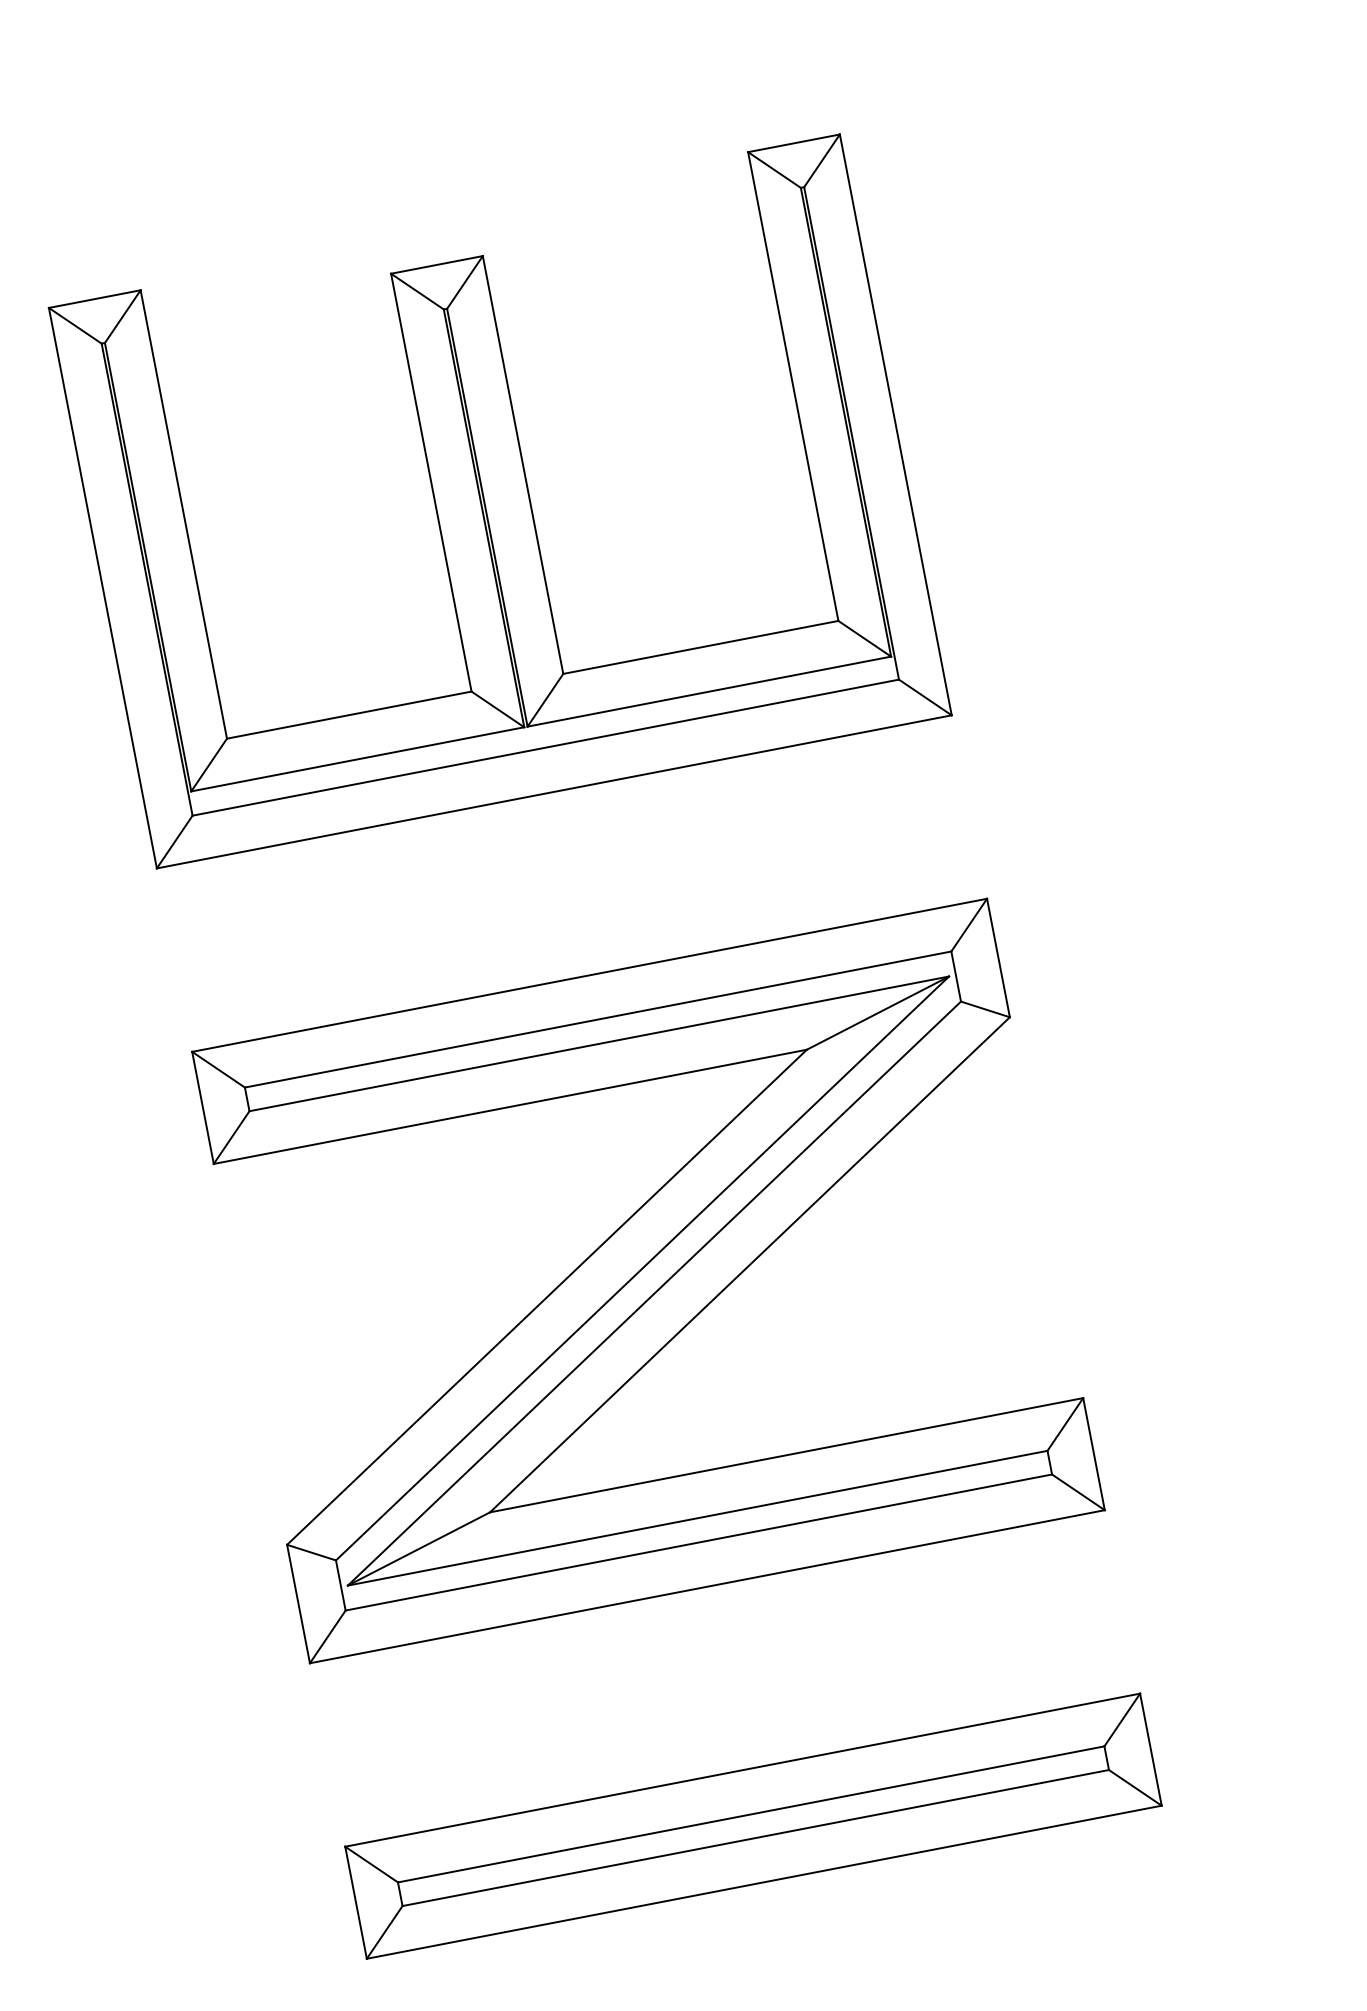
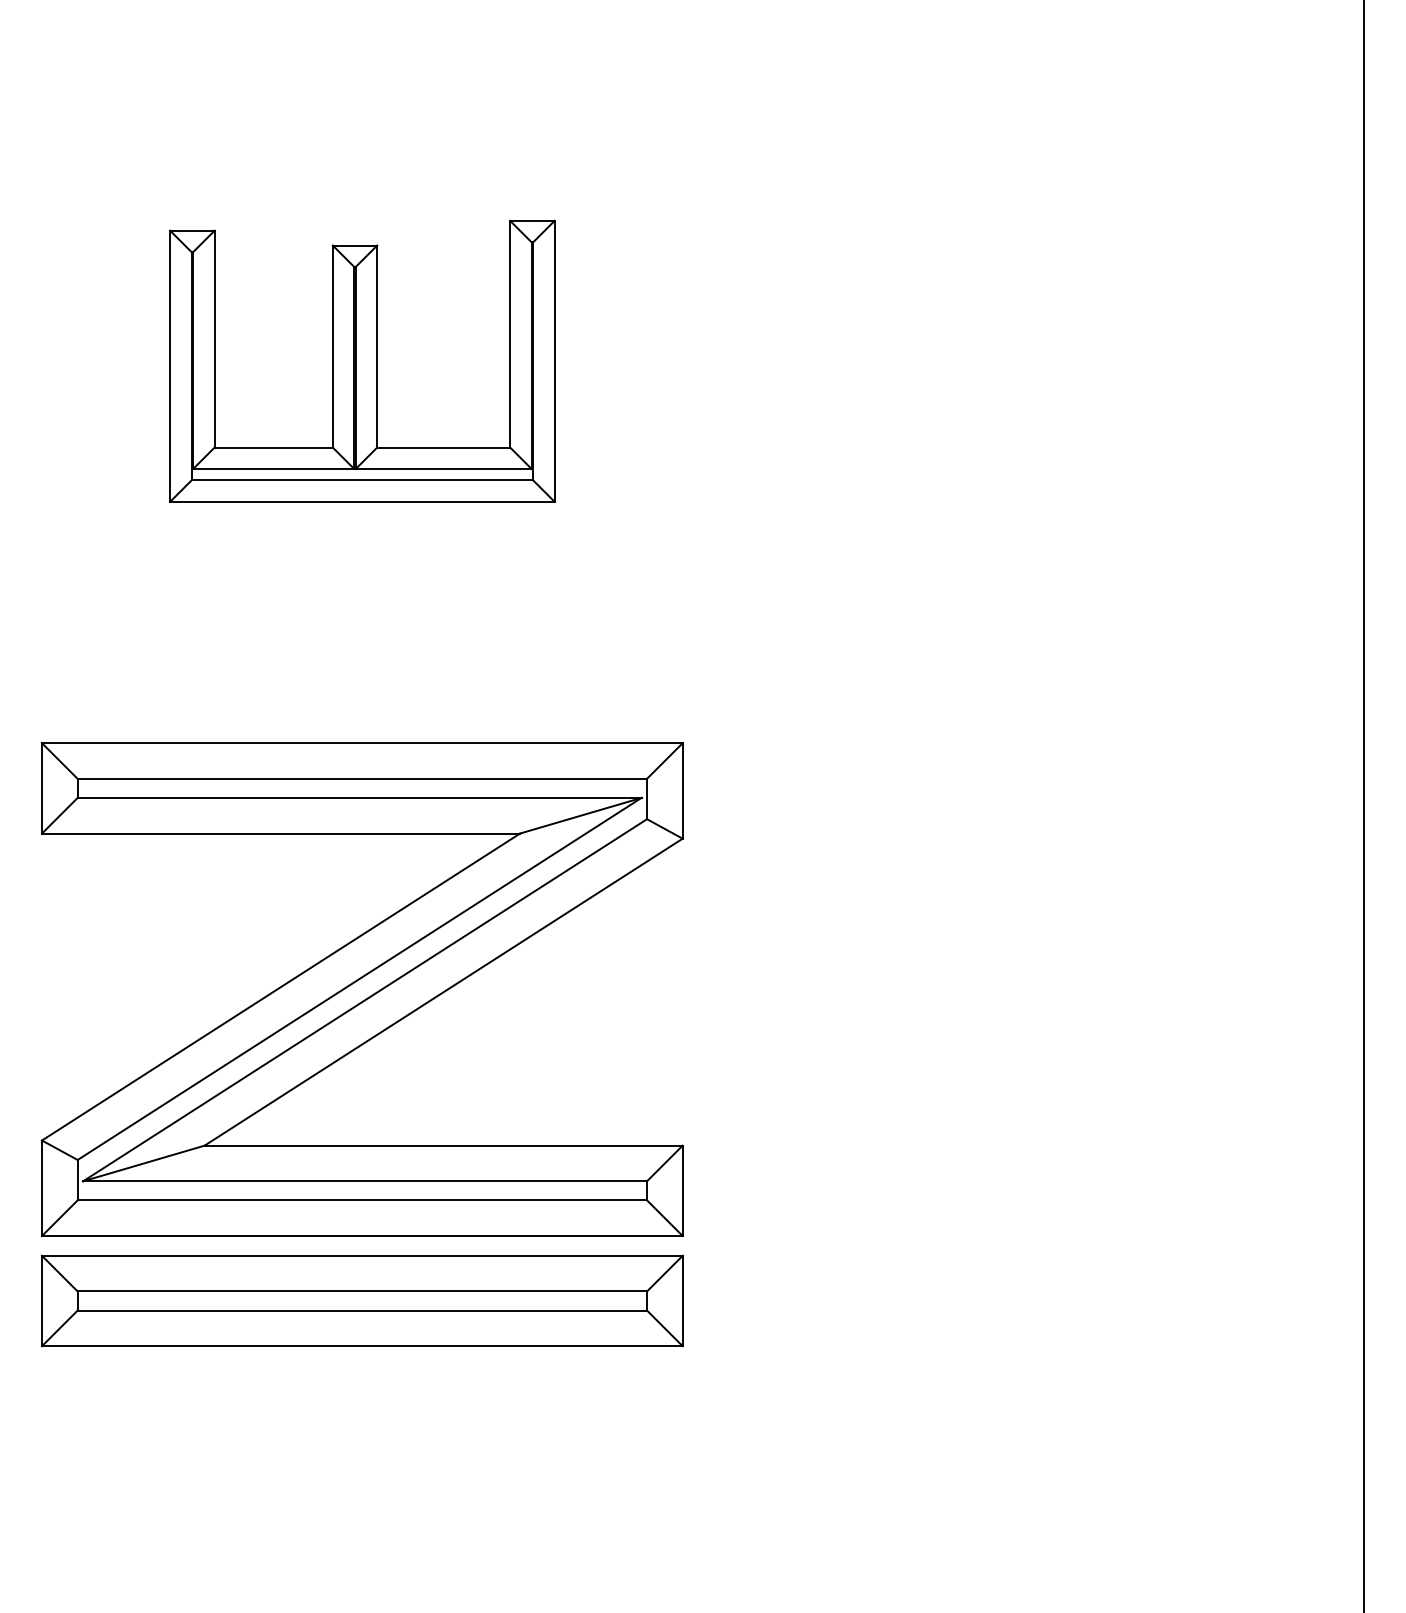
part: (498, 501) -> (362, 361), size x0.6
part: (753, 1825) -> (362, 1300), moved

